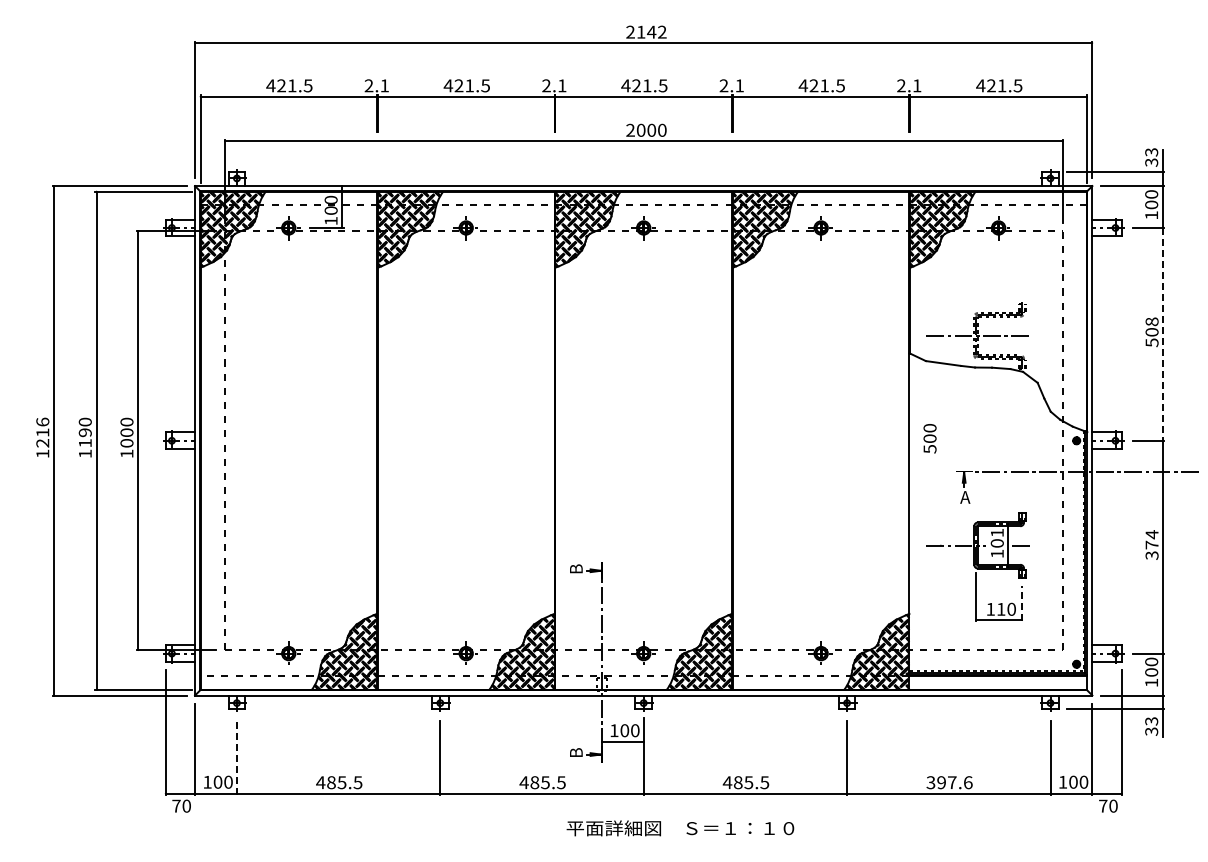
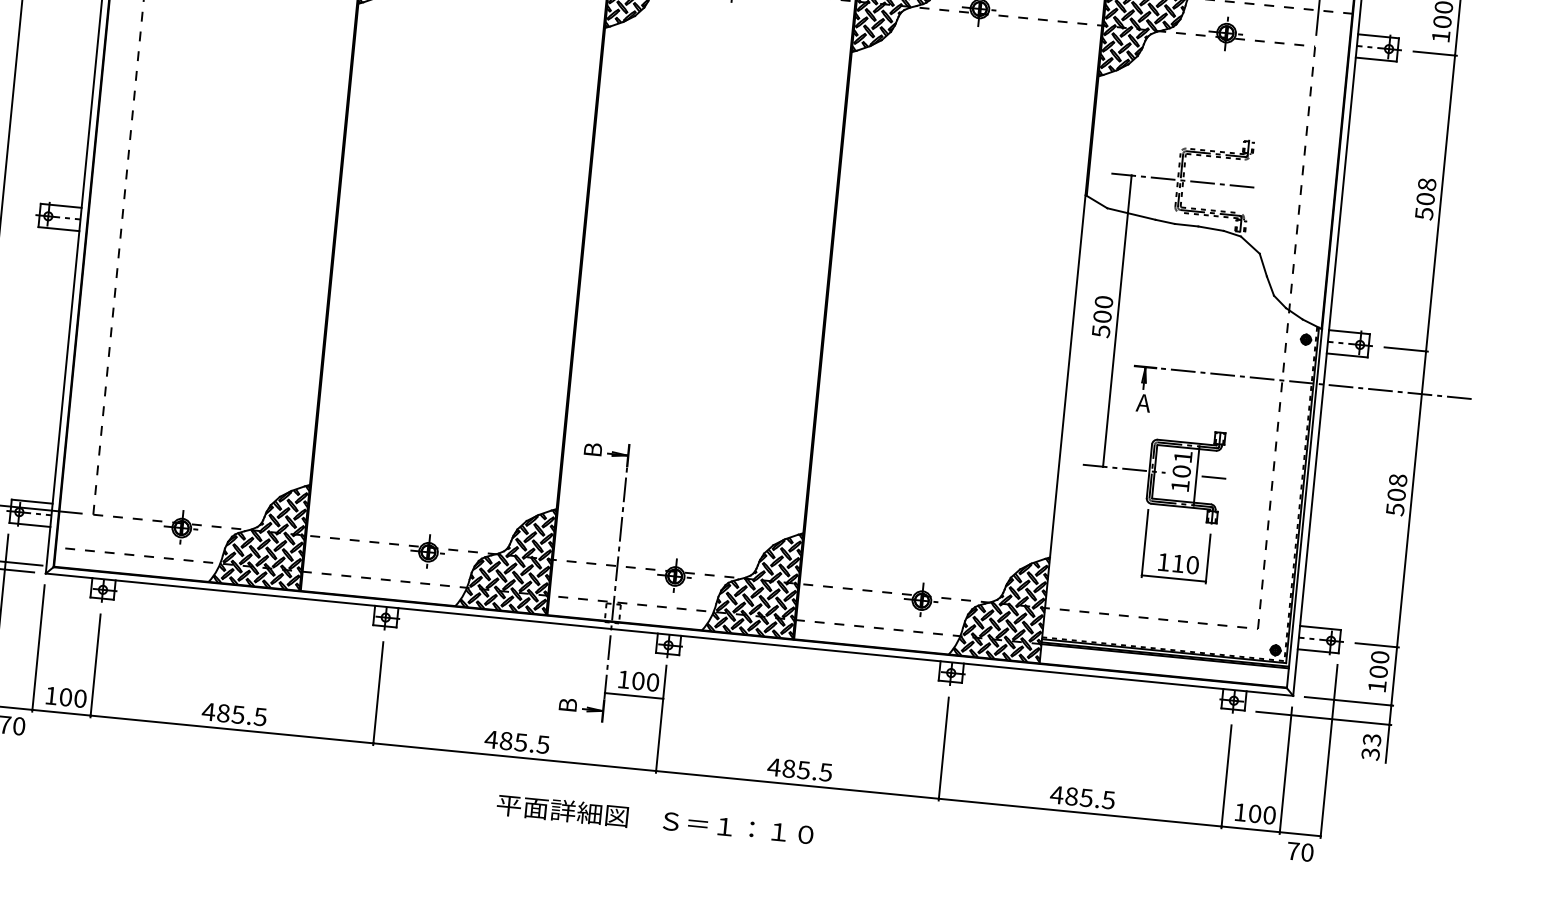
line: (1162, 334) -> (1439, 203), dashed -> solid
line: (940, 440) -> (1116, 320), added
text: (1151, 544) -> (1395, 494), 374 -> 508
line: (1022, 603) -> (1208, 558), dashed -> solid
line: (236, 757) -> (94, 665), dashed -> solid
text: (949, 782) -> (1082, 797), 397.6 -> 485.5
text: (680, 828) -> (655, 819), moved

